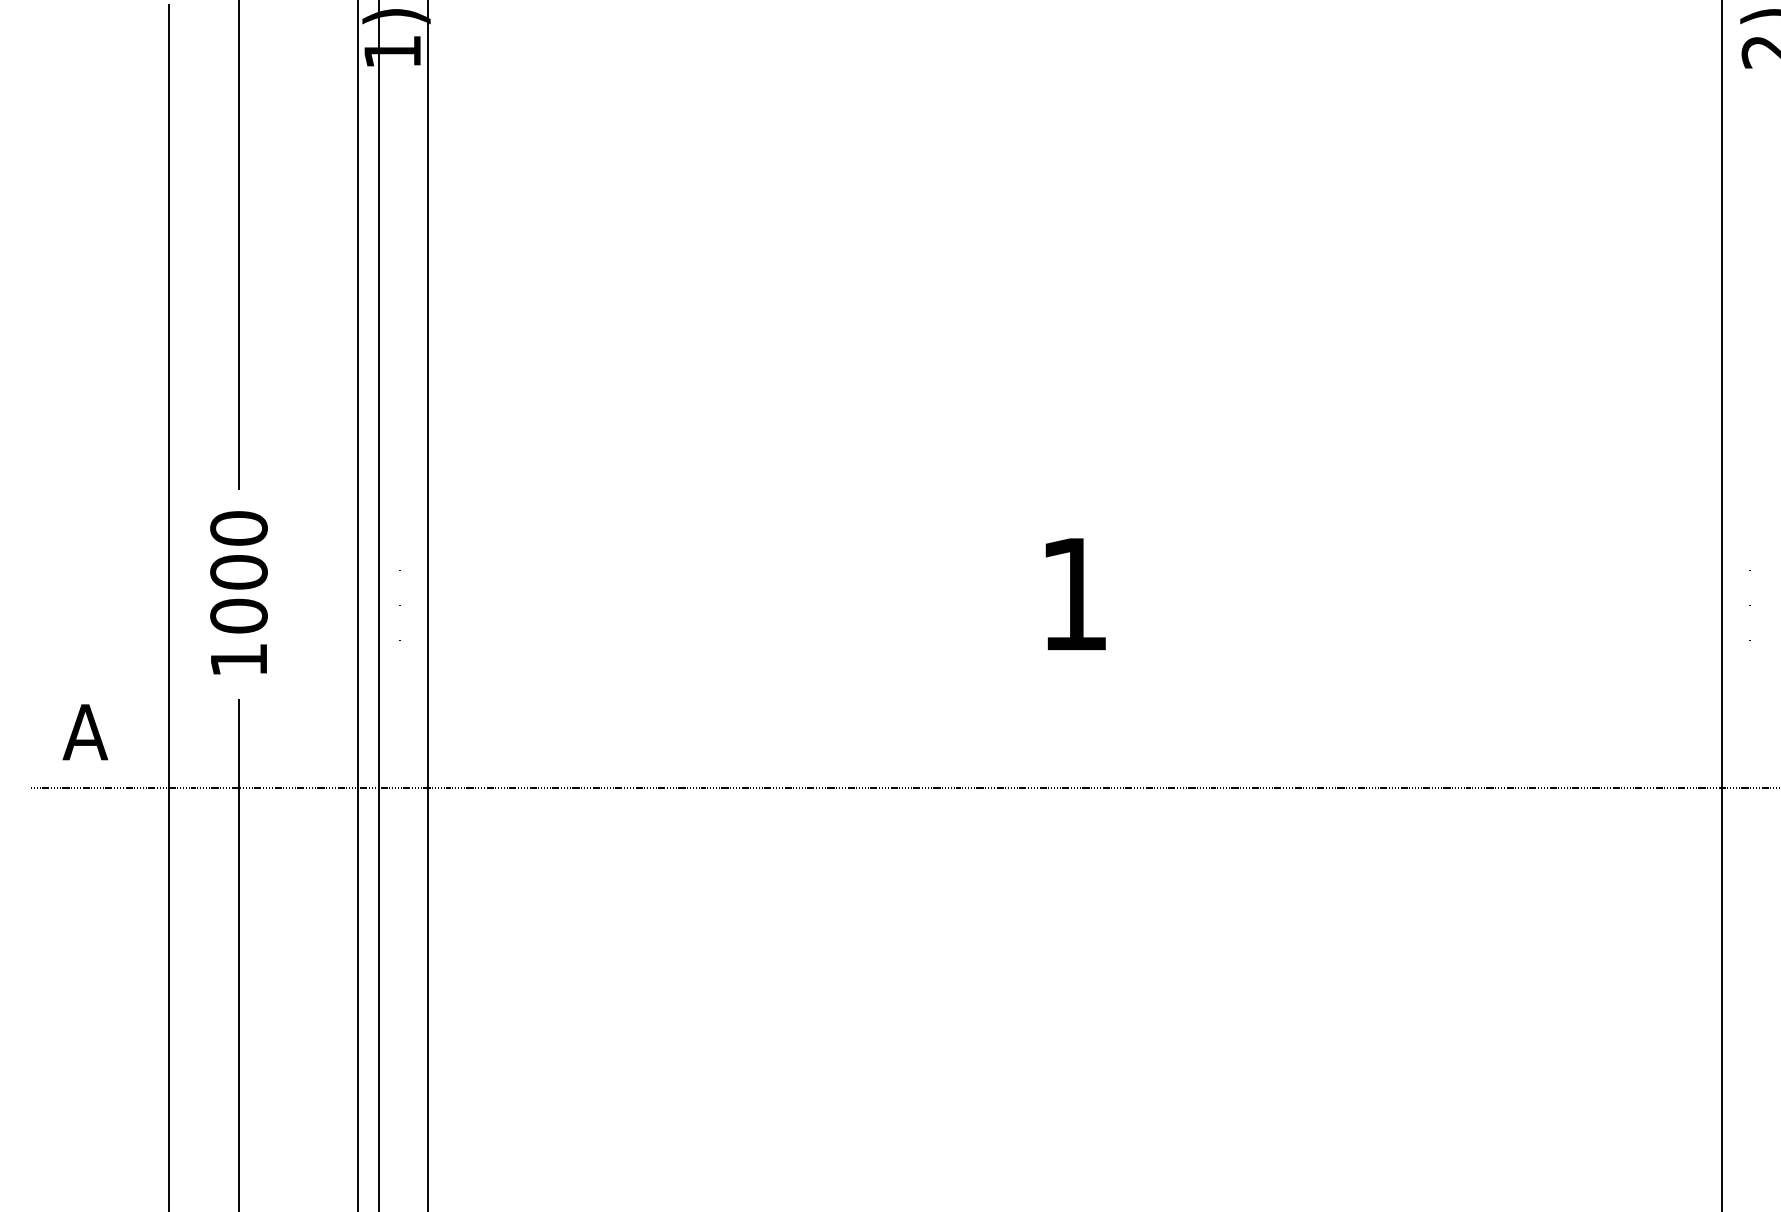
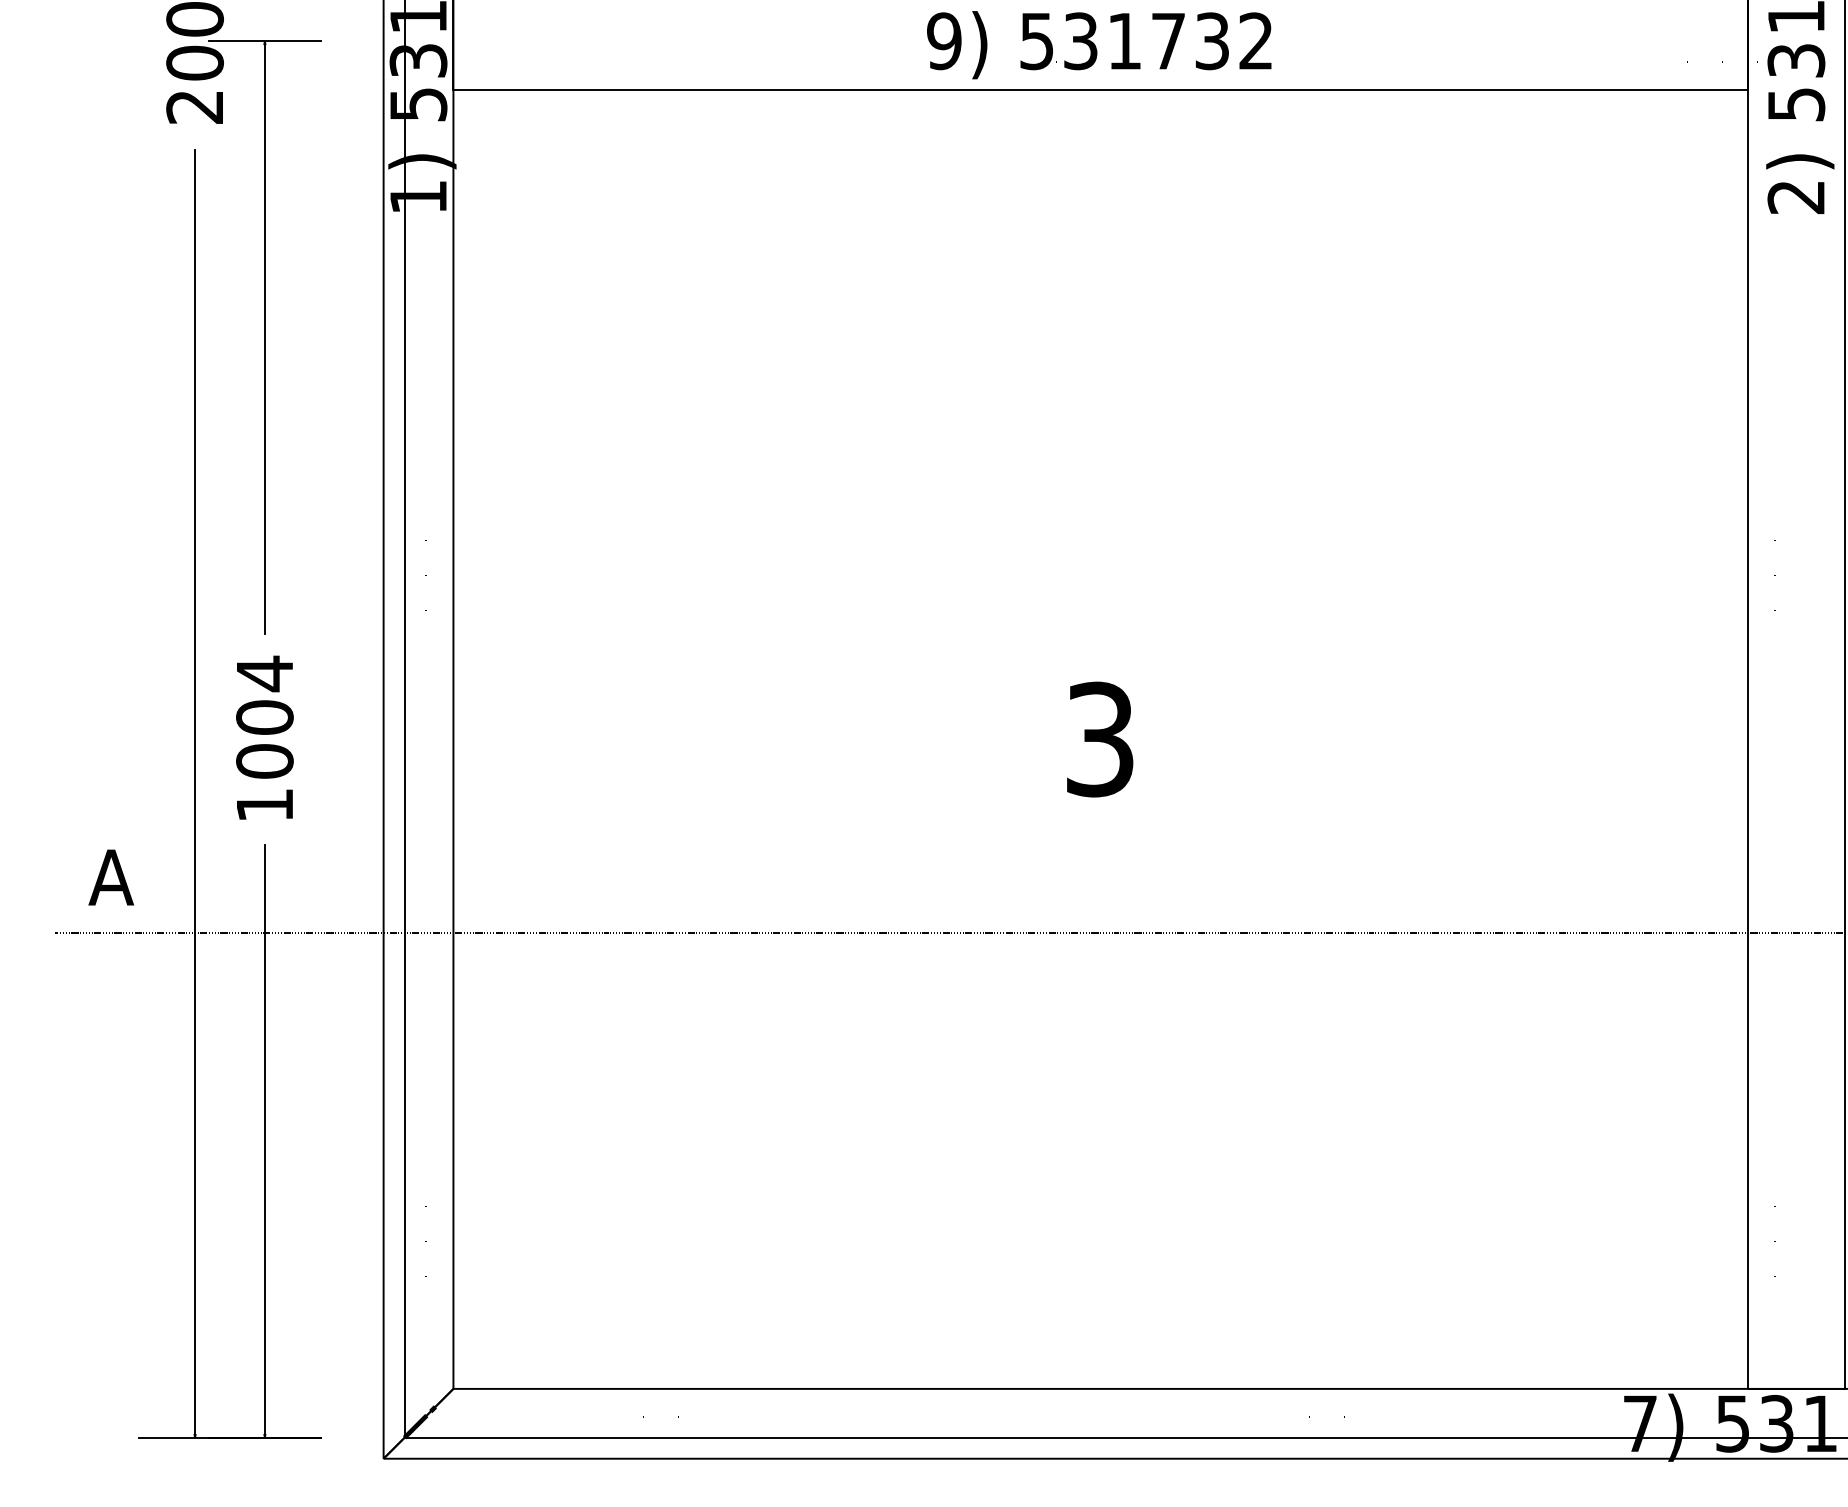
text: (238, 528) -> (264, 673), 1000 -> 1004
text: (1074, 594) -> (1100, 739), 1 -> 3

